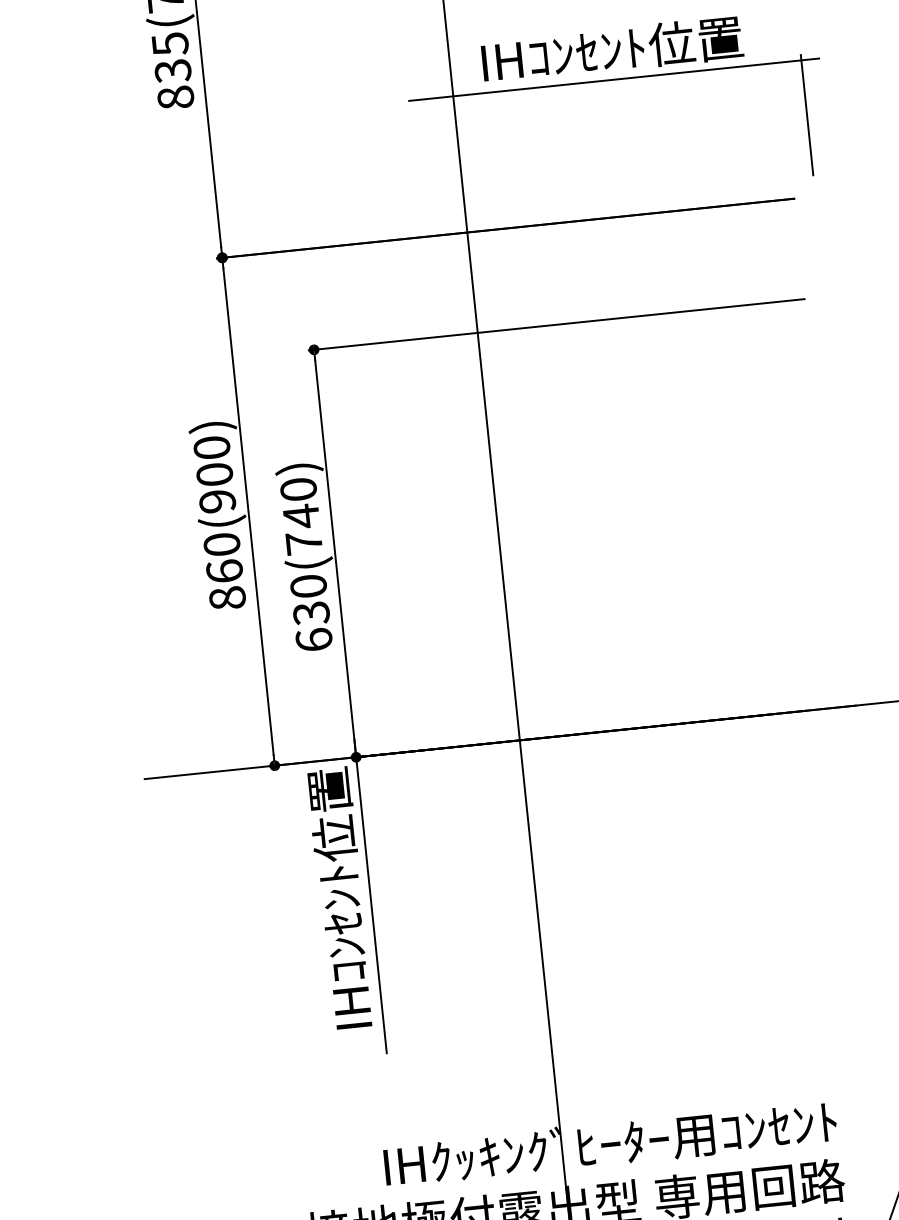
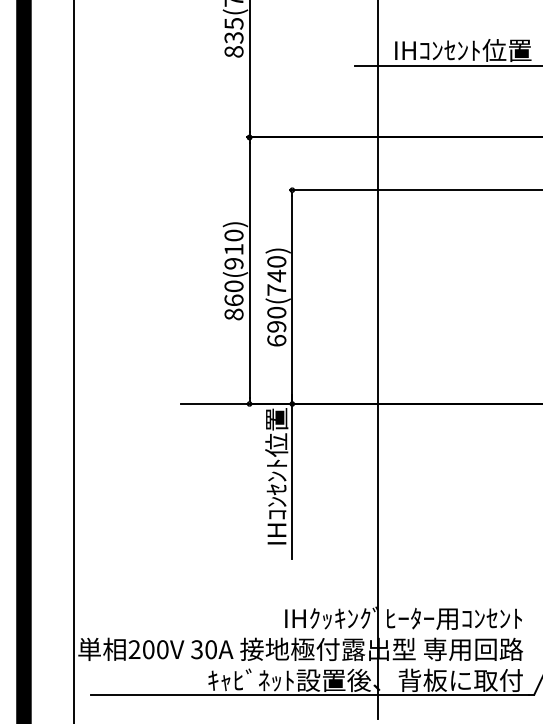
text: (213, 474) -> (233, 249), 860(900) -> 860(910)
text: (310, 612) -> (276, 326), 630(740) -> 690(740)

